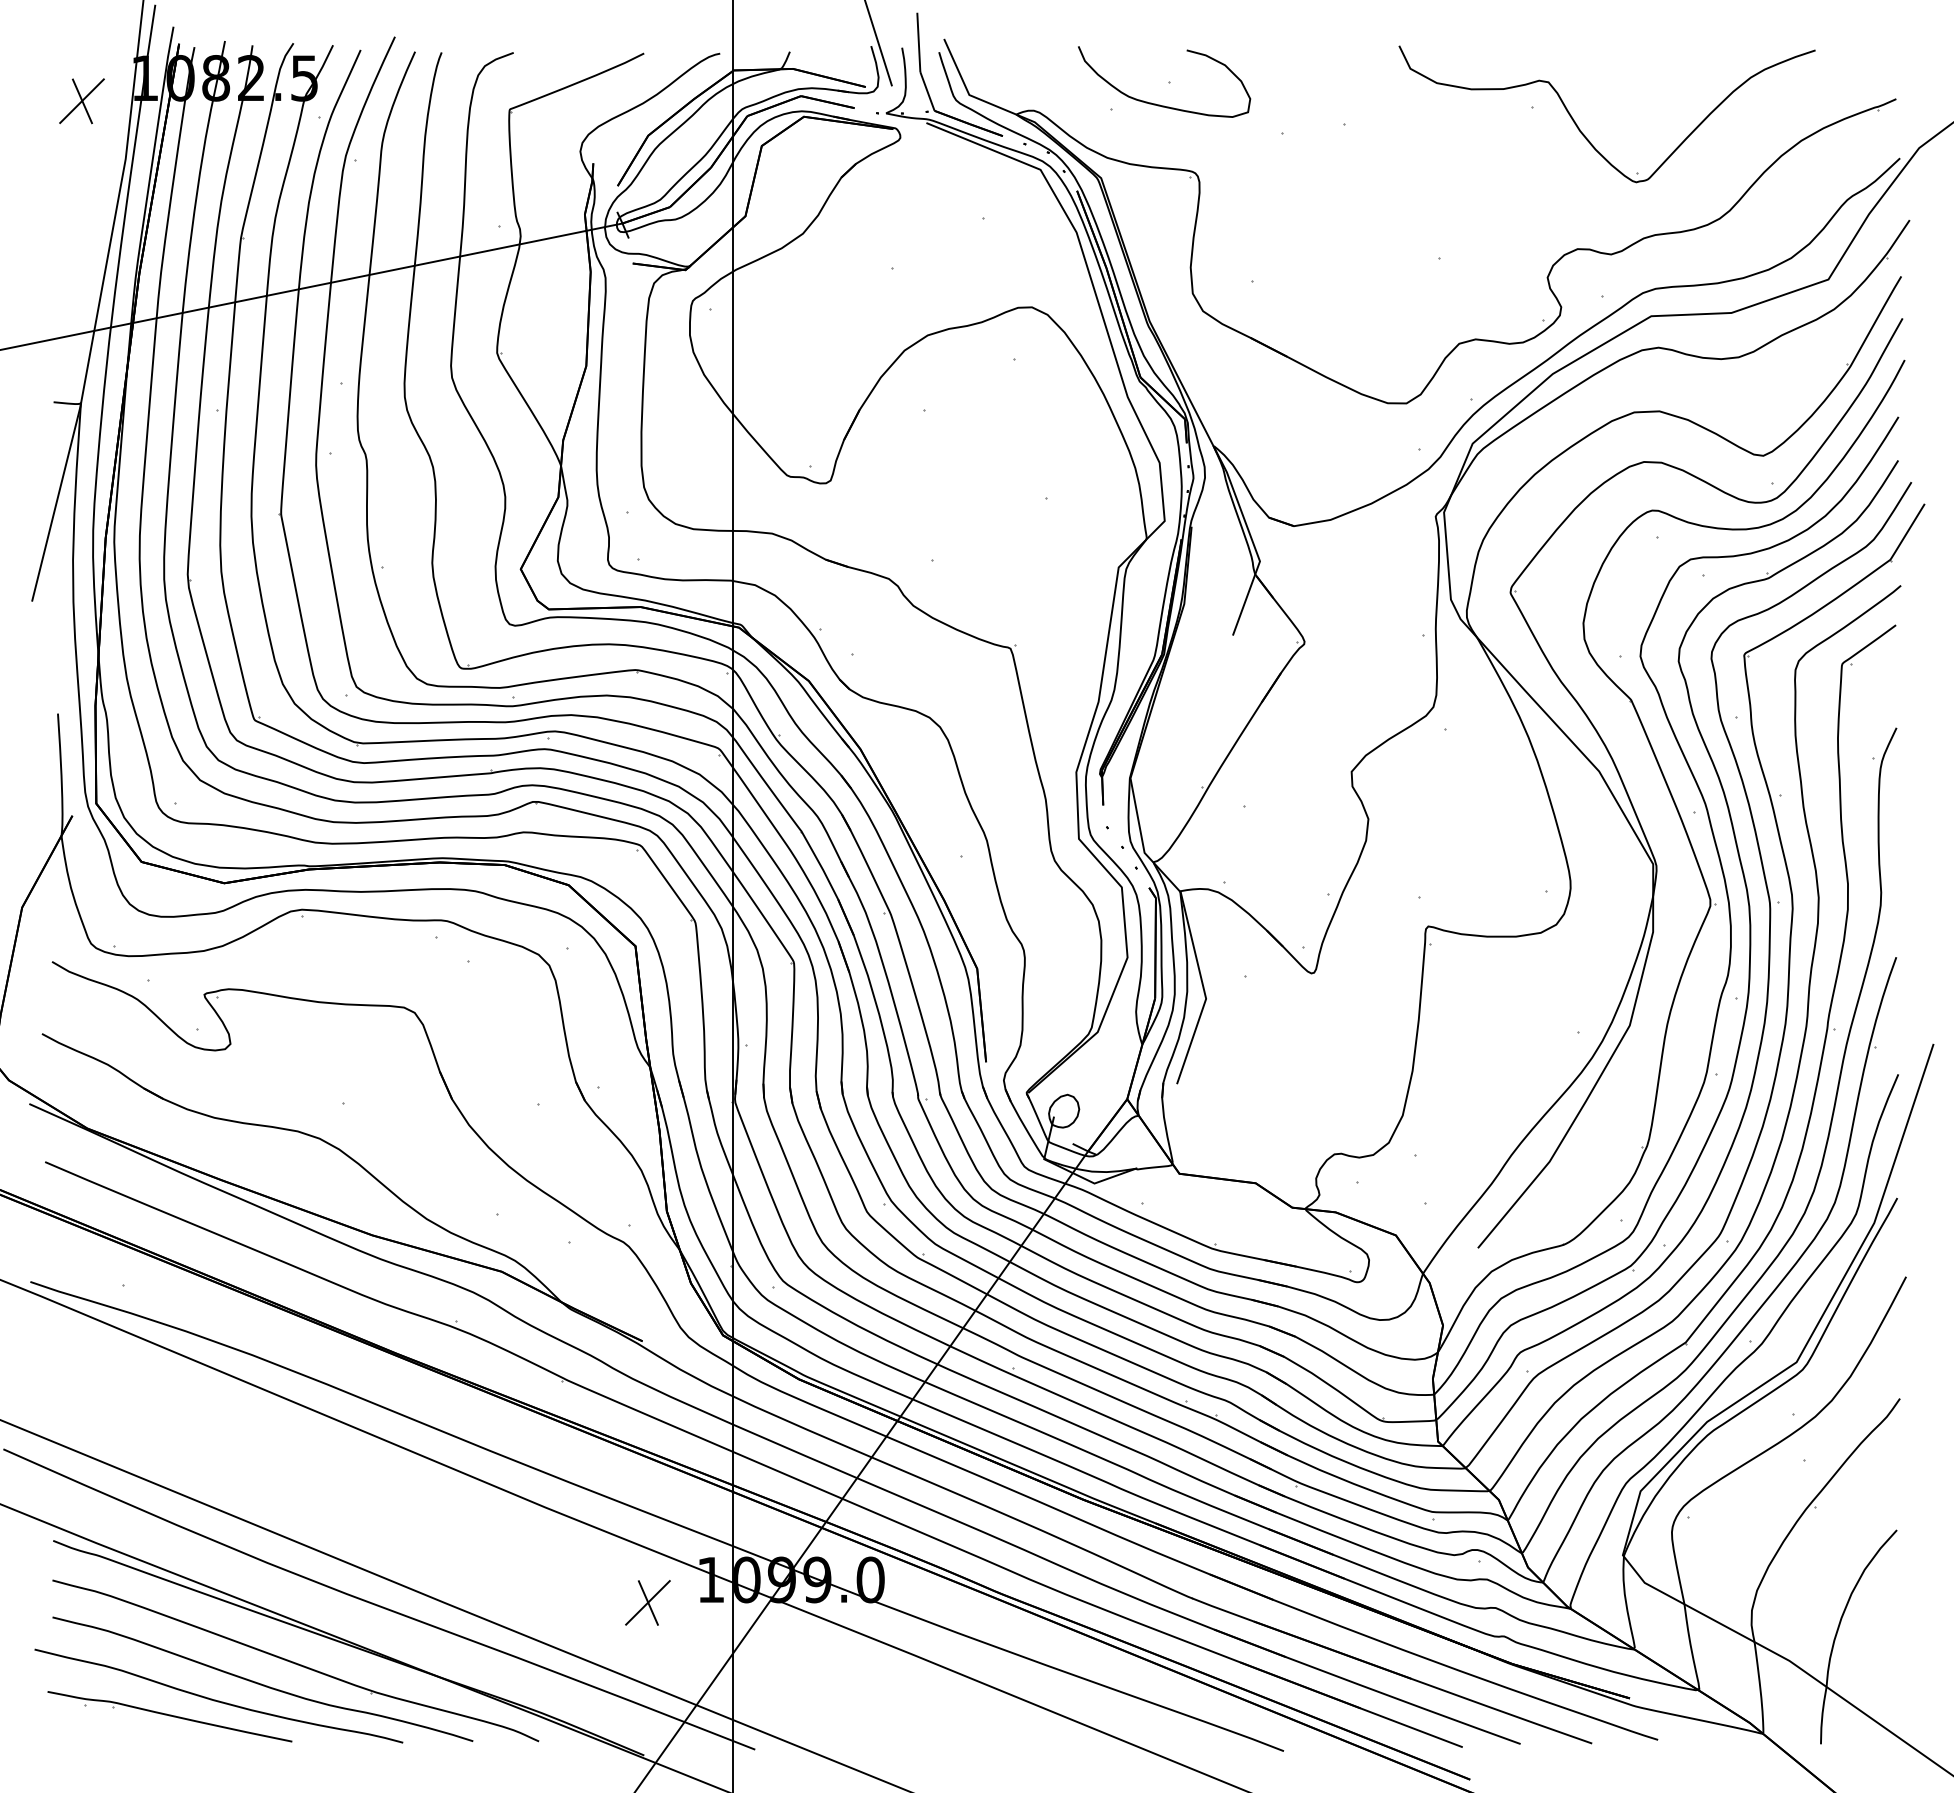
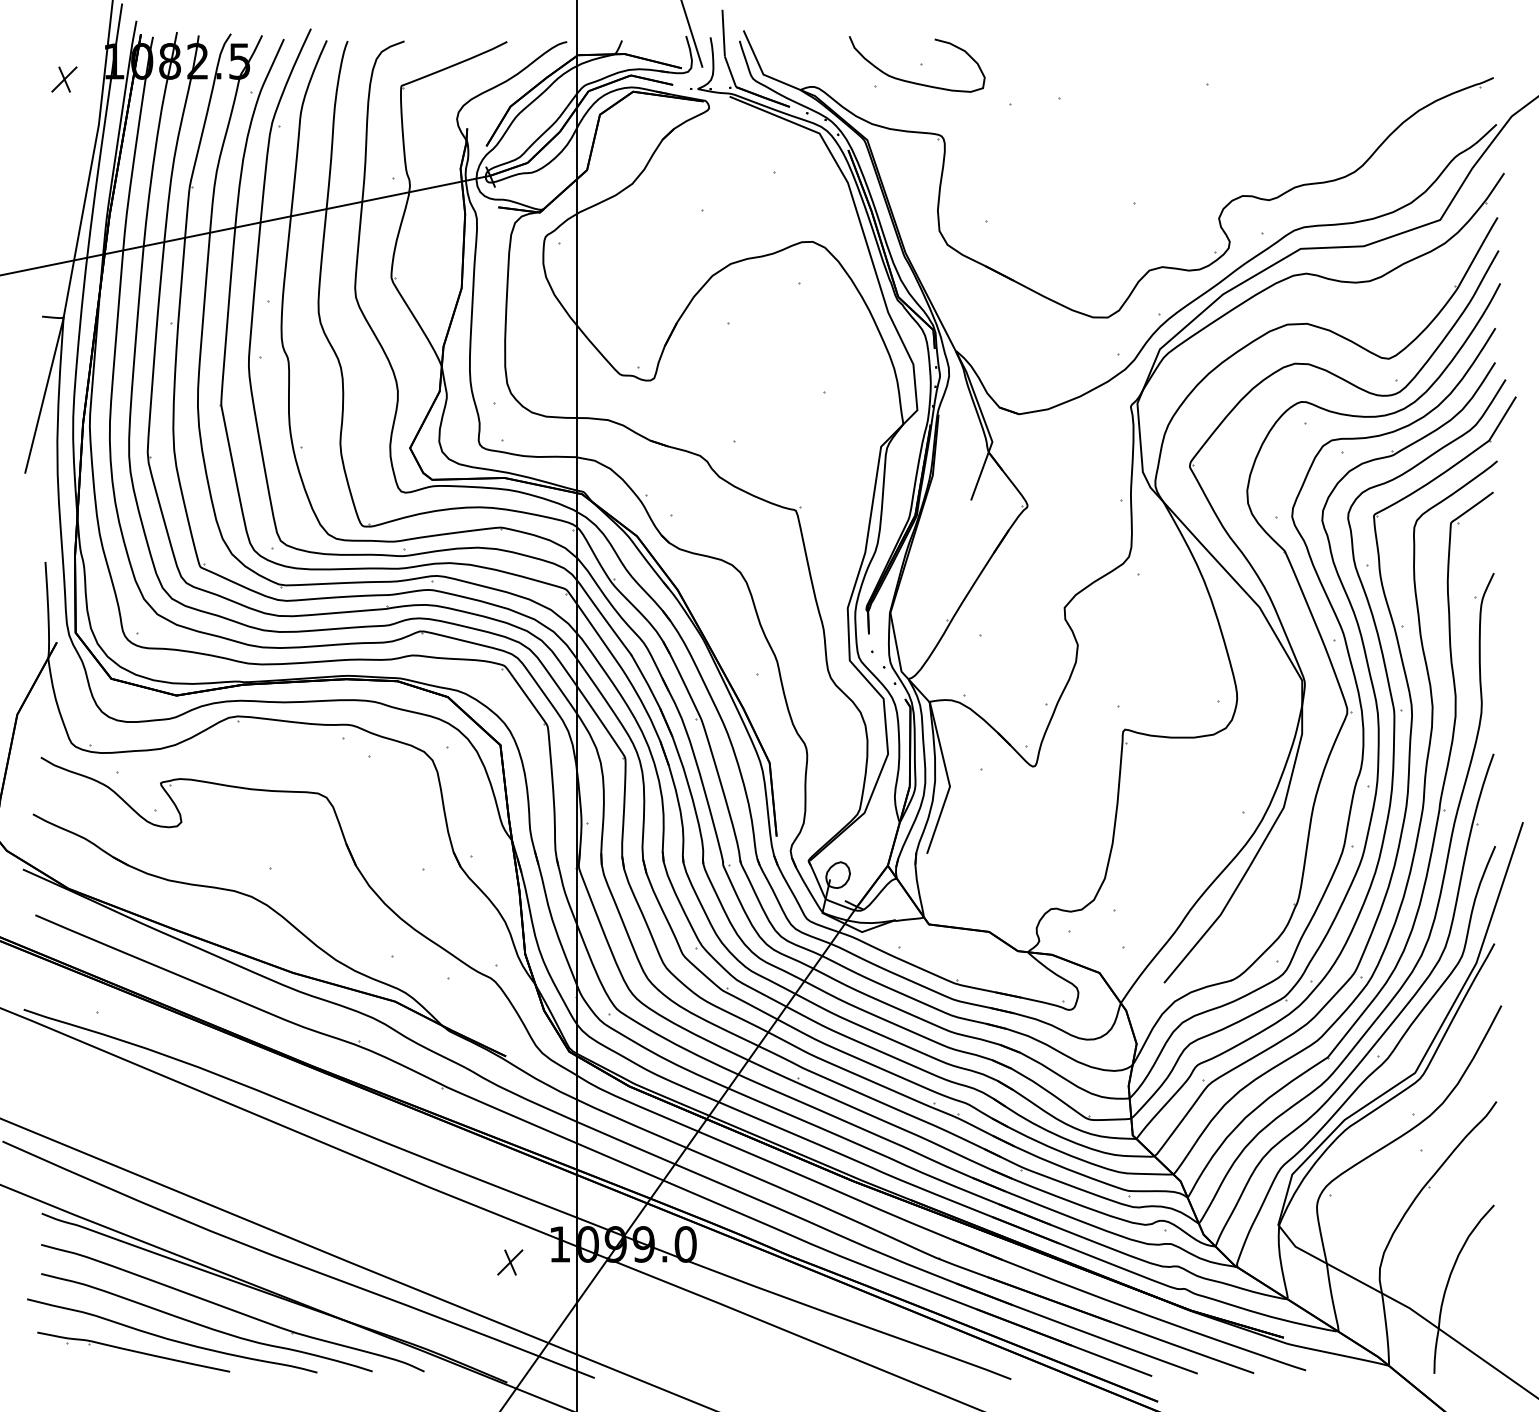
part: (81, 101) -> (64, 79), size x0.7
part: (1585, 135) -> (1248, 106), removed
part: (647, 1602) -> (509, 1262), size x0.7

